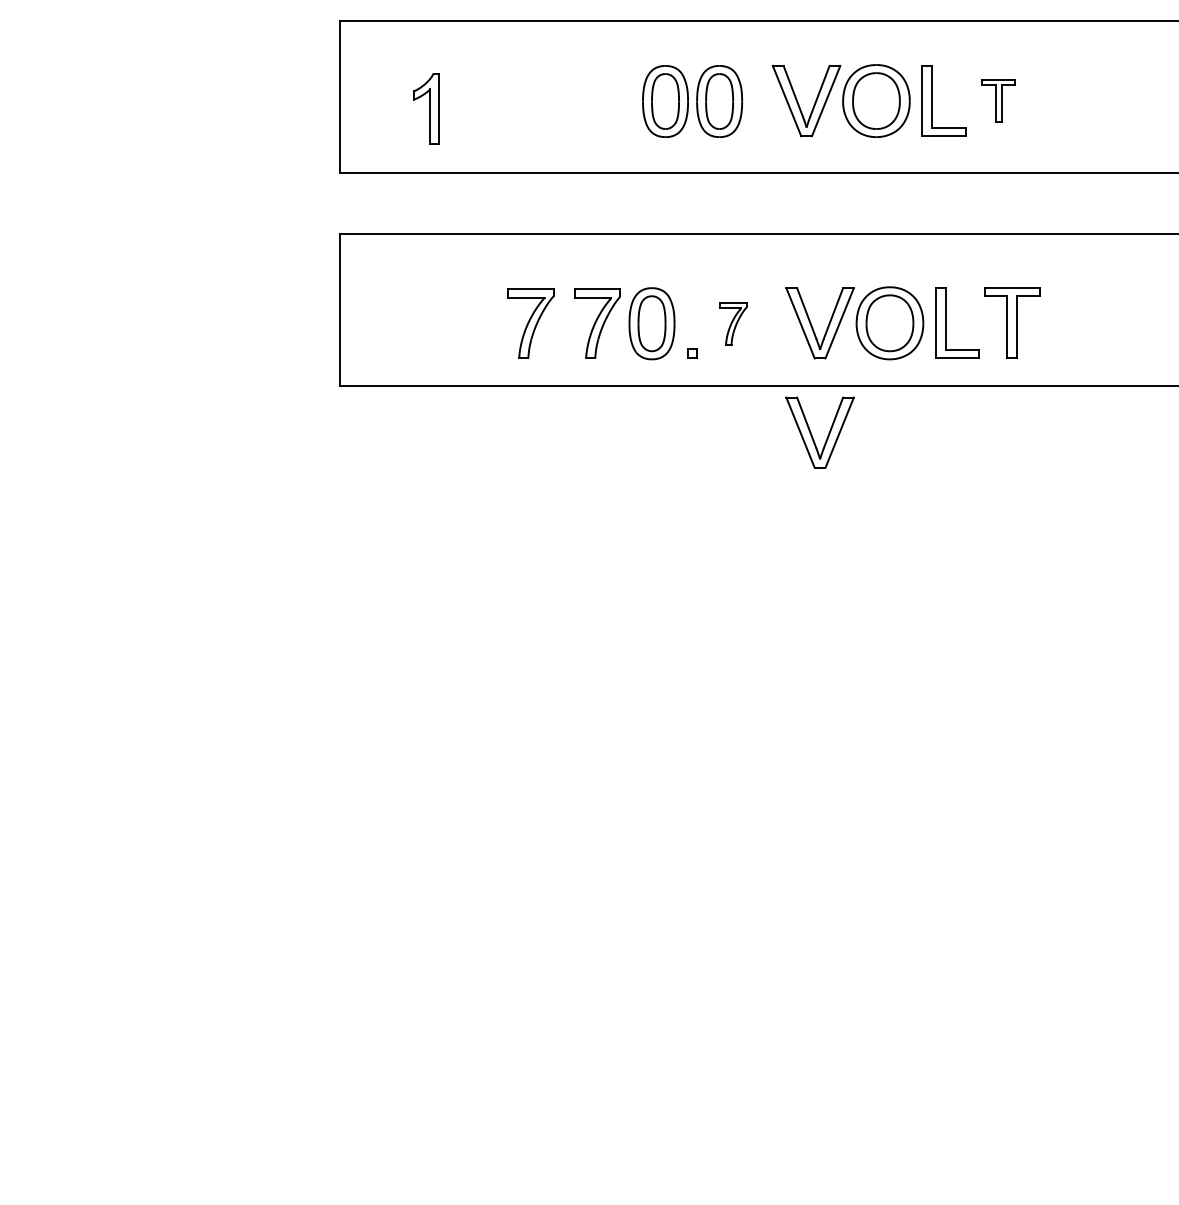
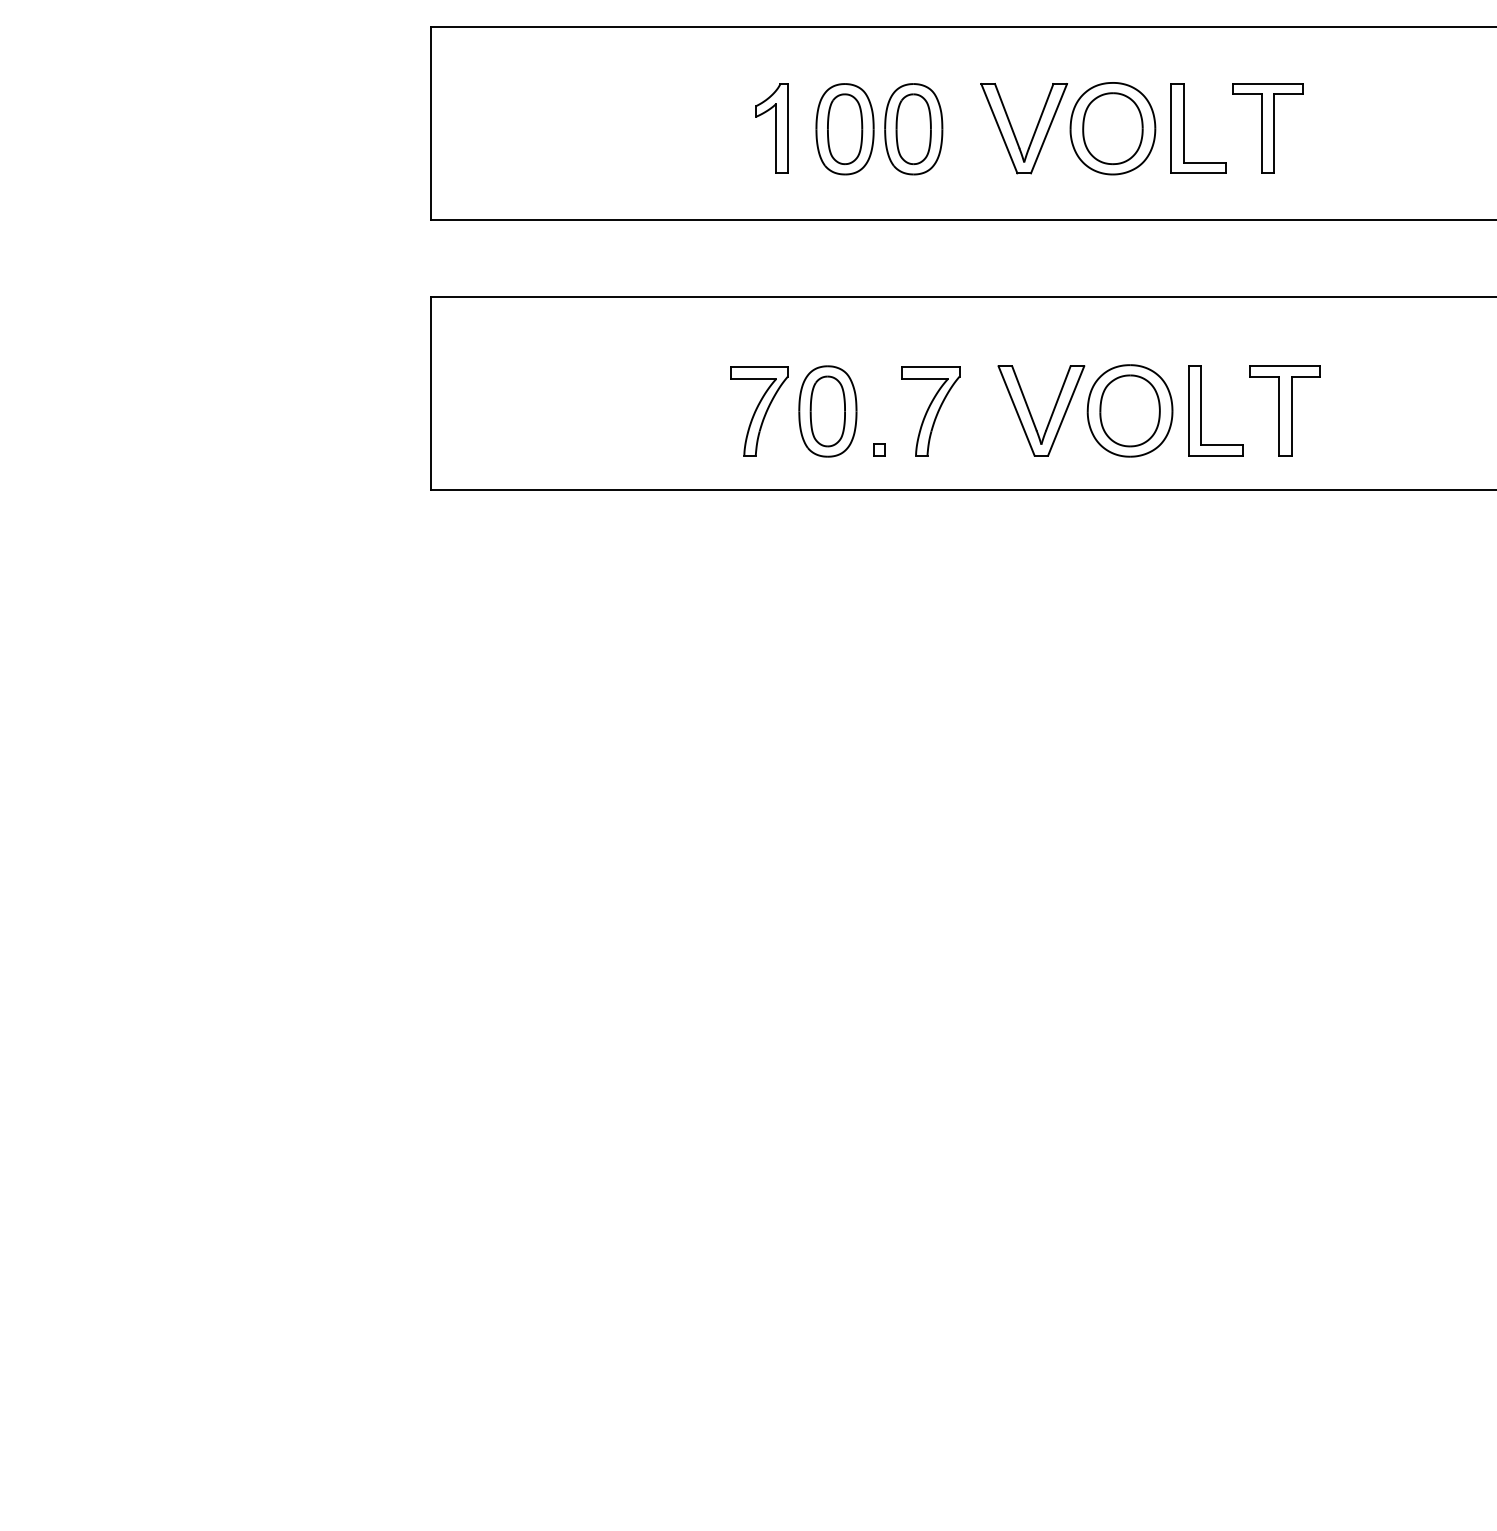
part: (998, 100) -> (1267, 128), size x1.67
part: (426, 108) -> (771, 128), moved
part: (531, 323) -> (674, 411), removed
part: (732, 323) -> (930, 411), size x1.67
part: (827, 436) -> (1050, 554), removed

